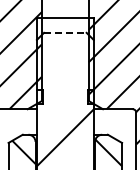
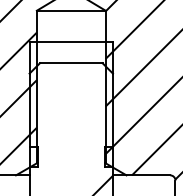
line: (65, 32) -> (71, 62), dashed -> solid

